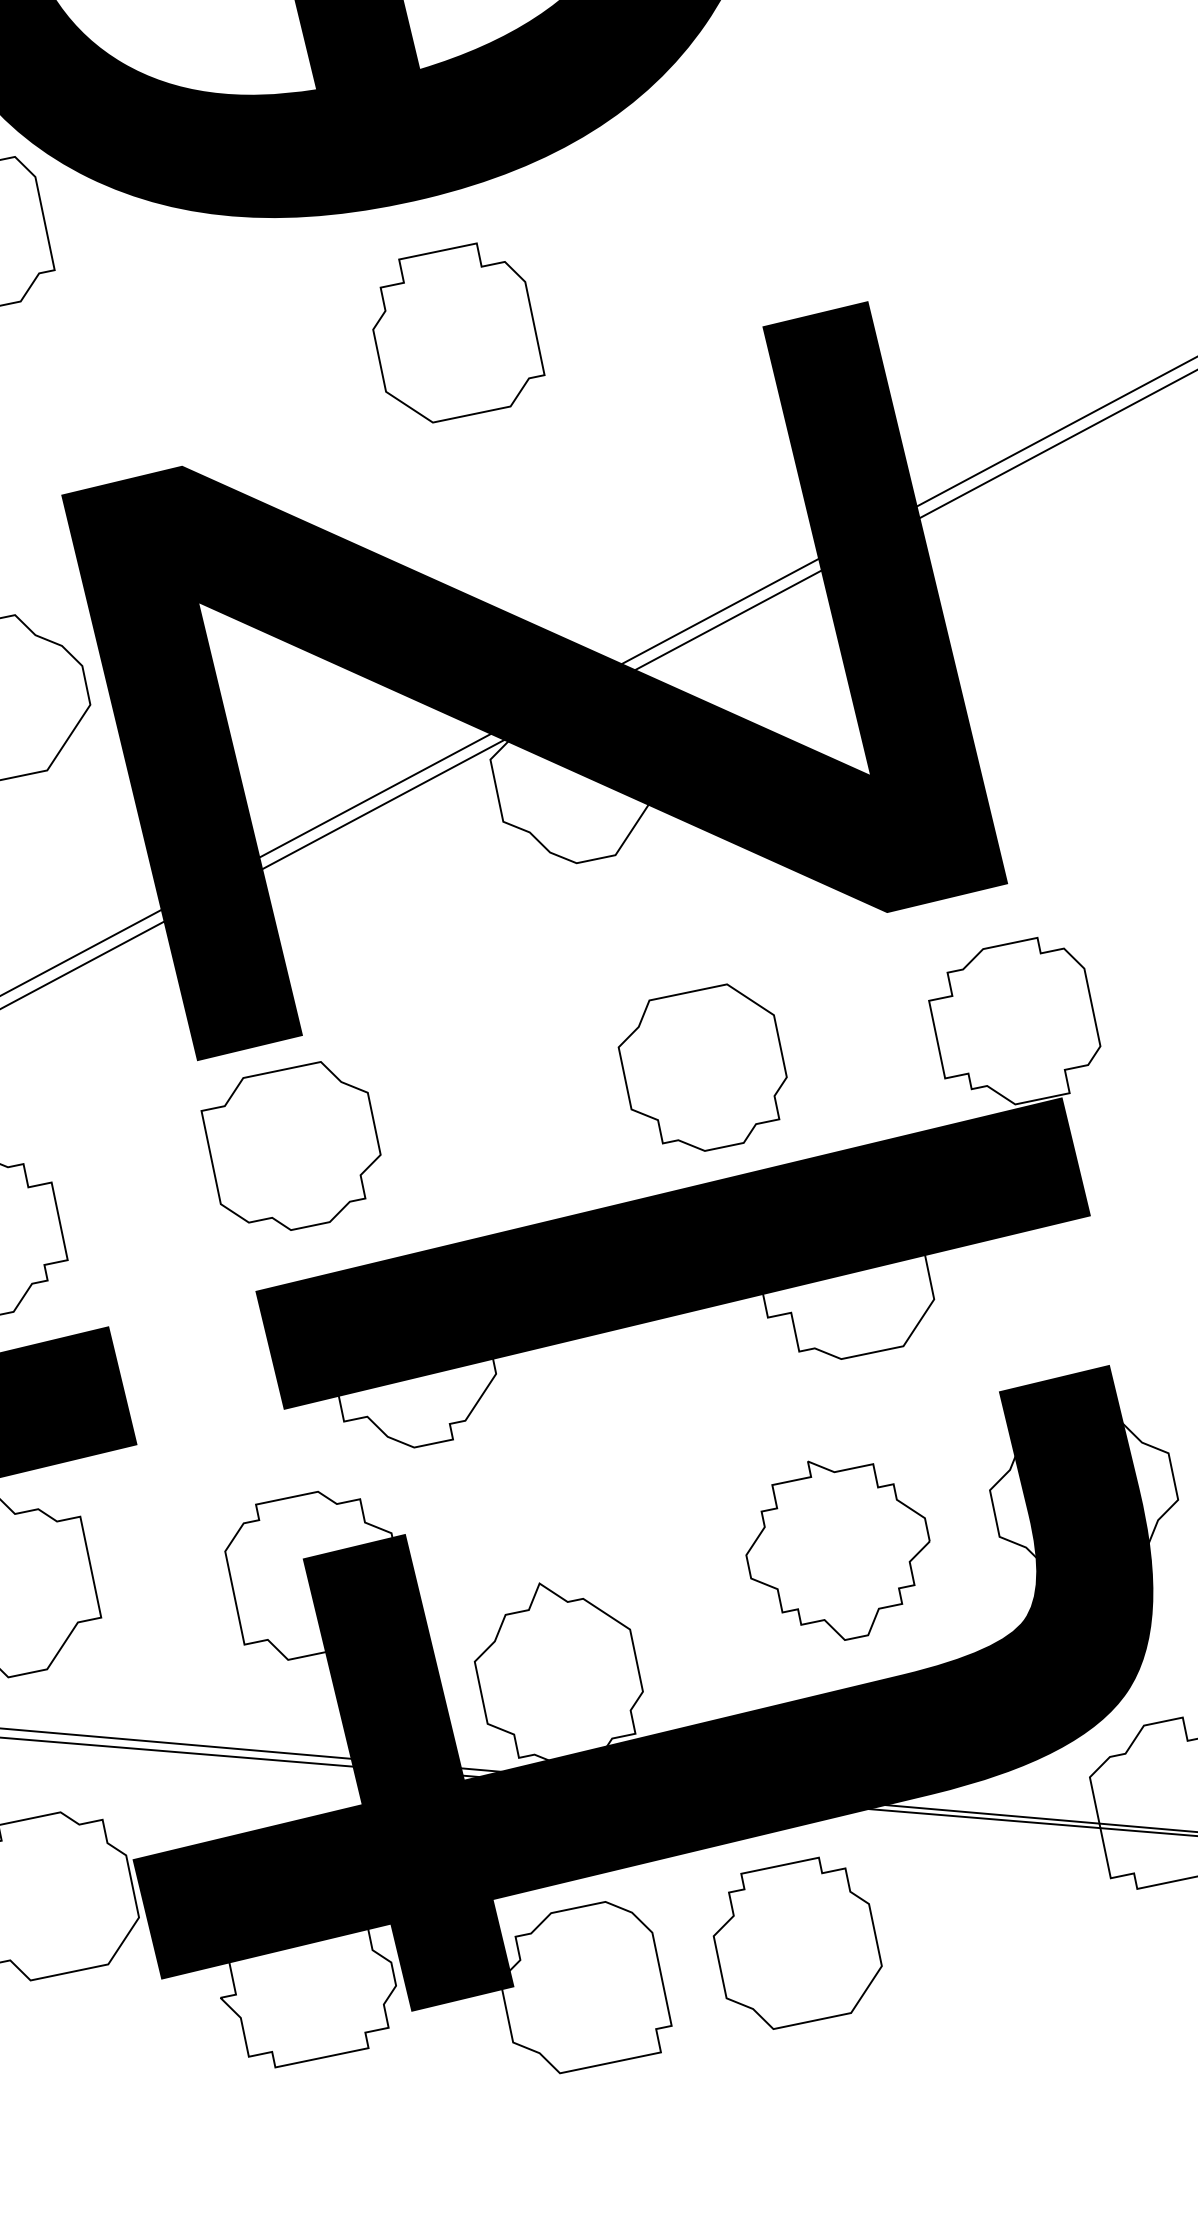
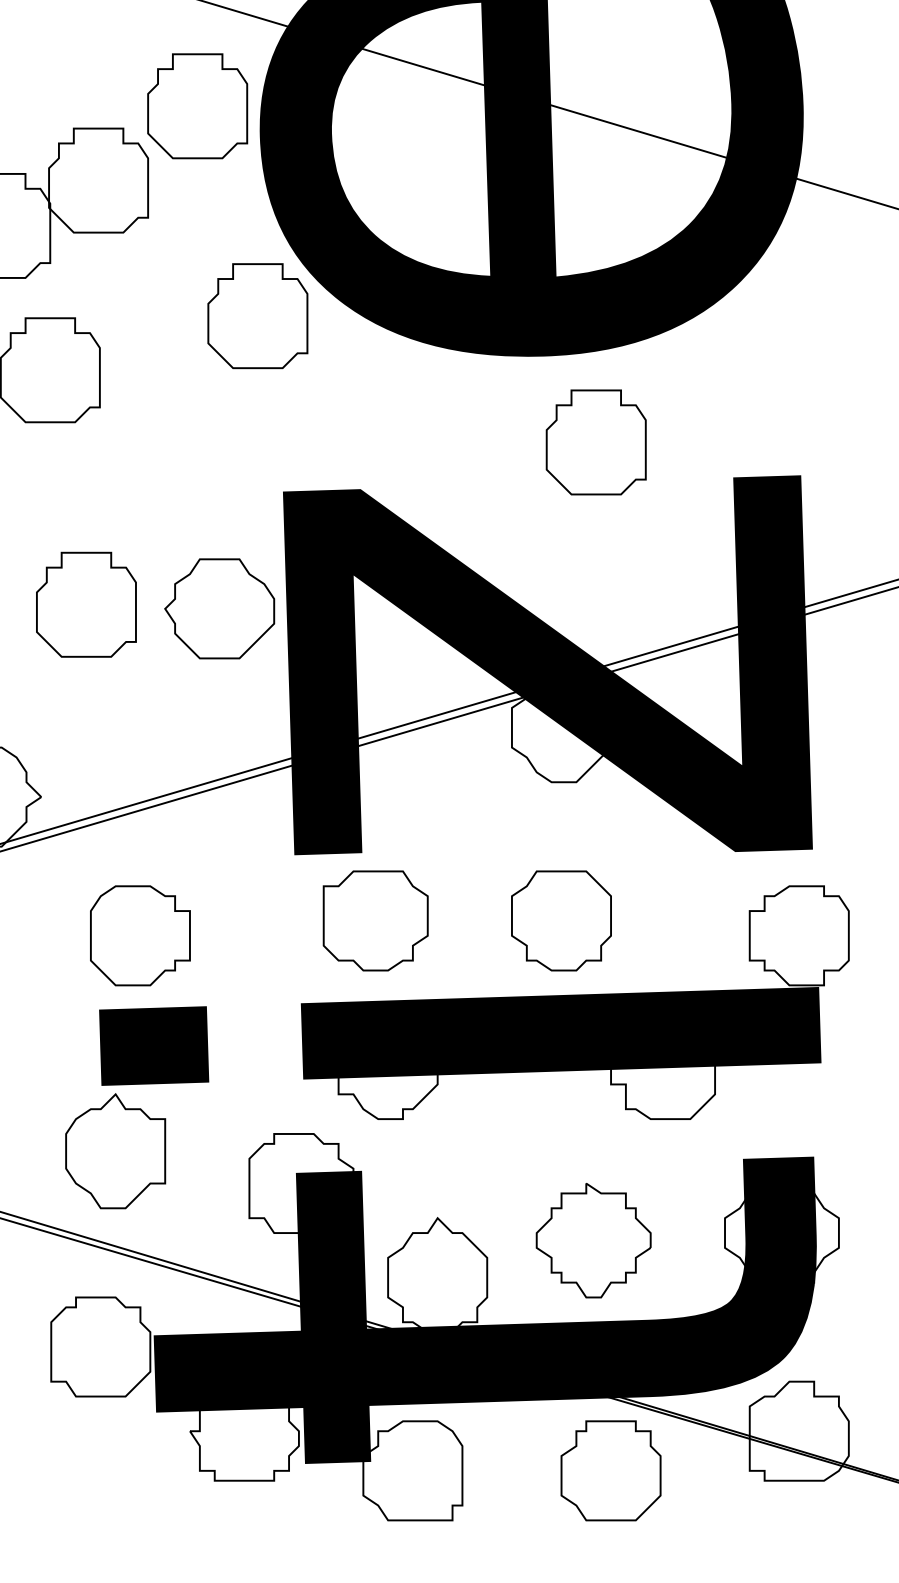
part: (453, 333) -> (595, 442), moved
part: (704, 1069) -> (561, 920), moved
part: (293, 1147) -> (375, 920), moved
part: (837, 1548) -> (593, 1240), moved
part: (795, 1943) -> (610, 1470), moved

